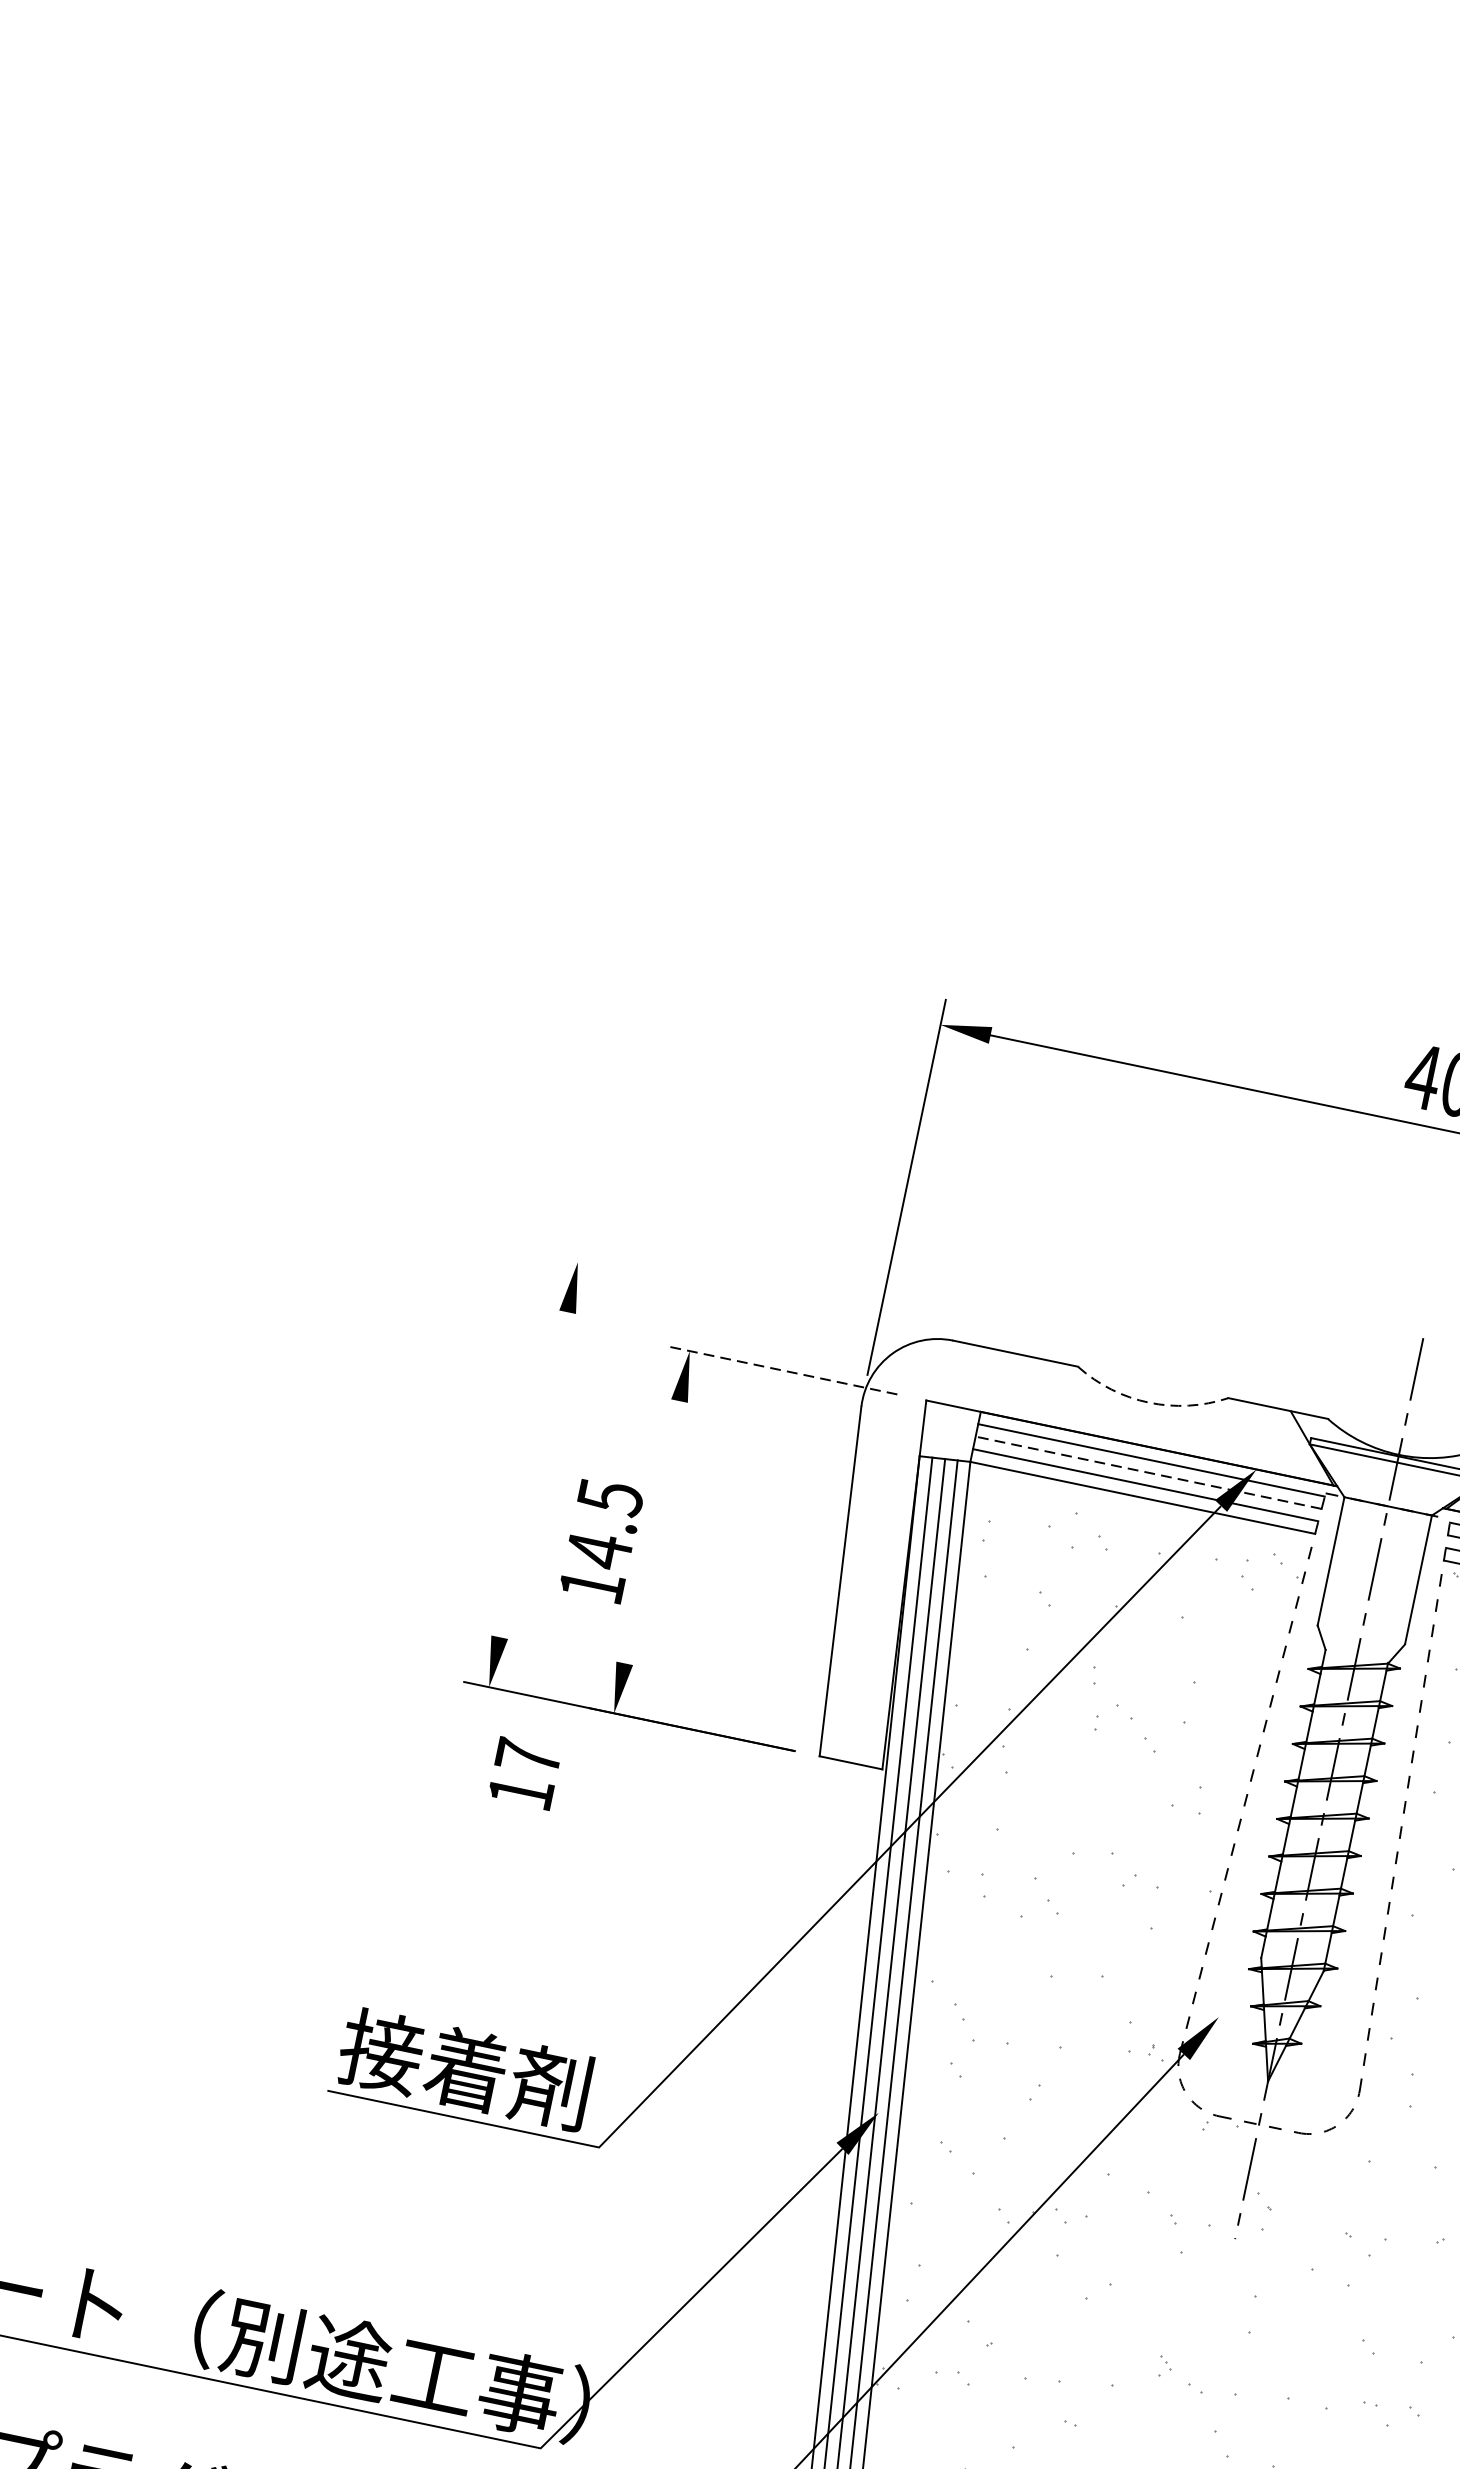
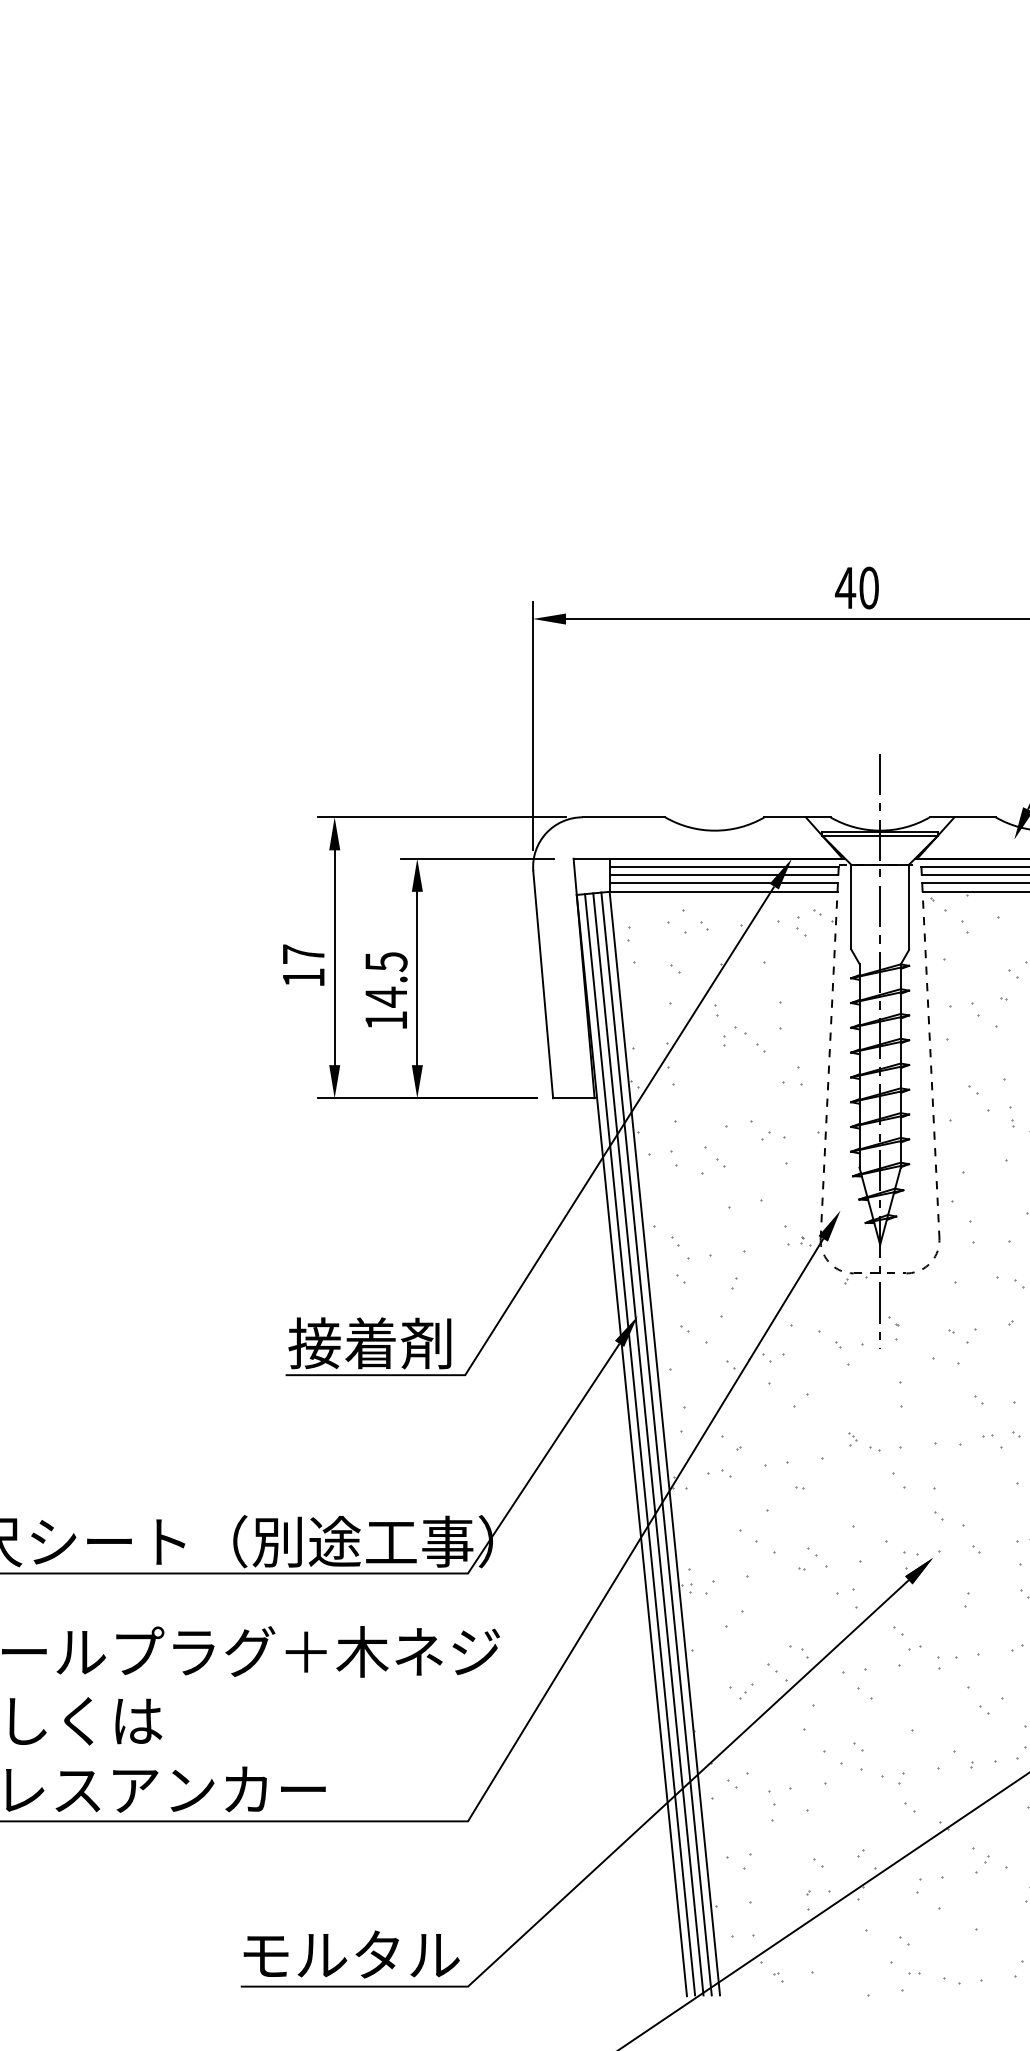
line: (741, 1296) -> (442, 817), added
line: (781, 1369) -> (477, 858), dashed -> solid
arc: (1148, 1402) -> (714, 830), dashed -> solid
line: (1147, 1473) -> (723, 875), dashed -> solid
line: (533, 1474) -> (334, 957), added
line: (652, 1532) -> (417, 978), added
text: (524, 1772) -> (303, 964), moved

